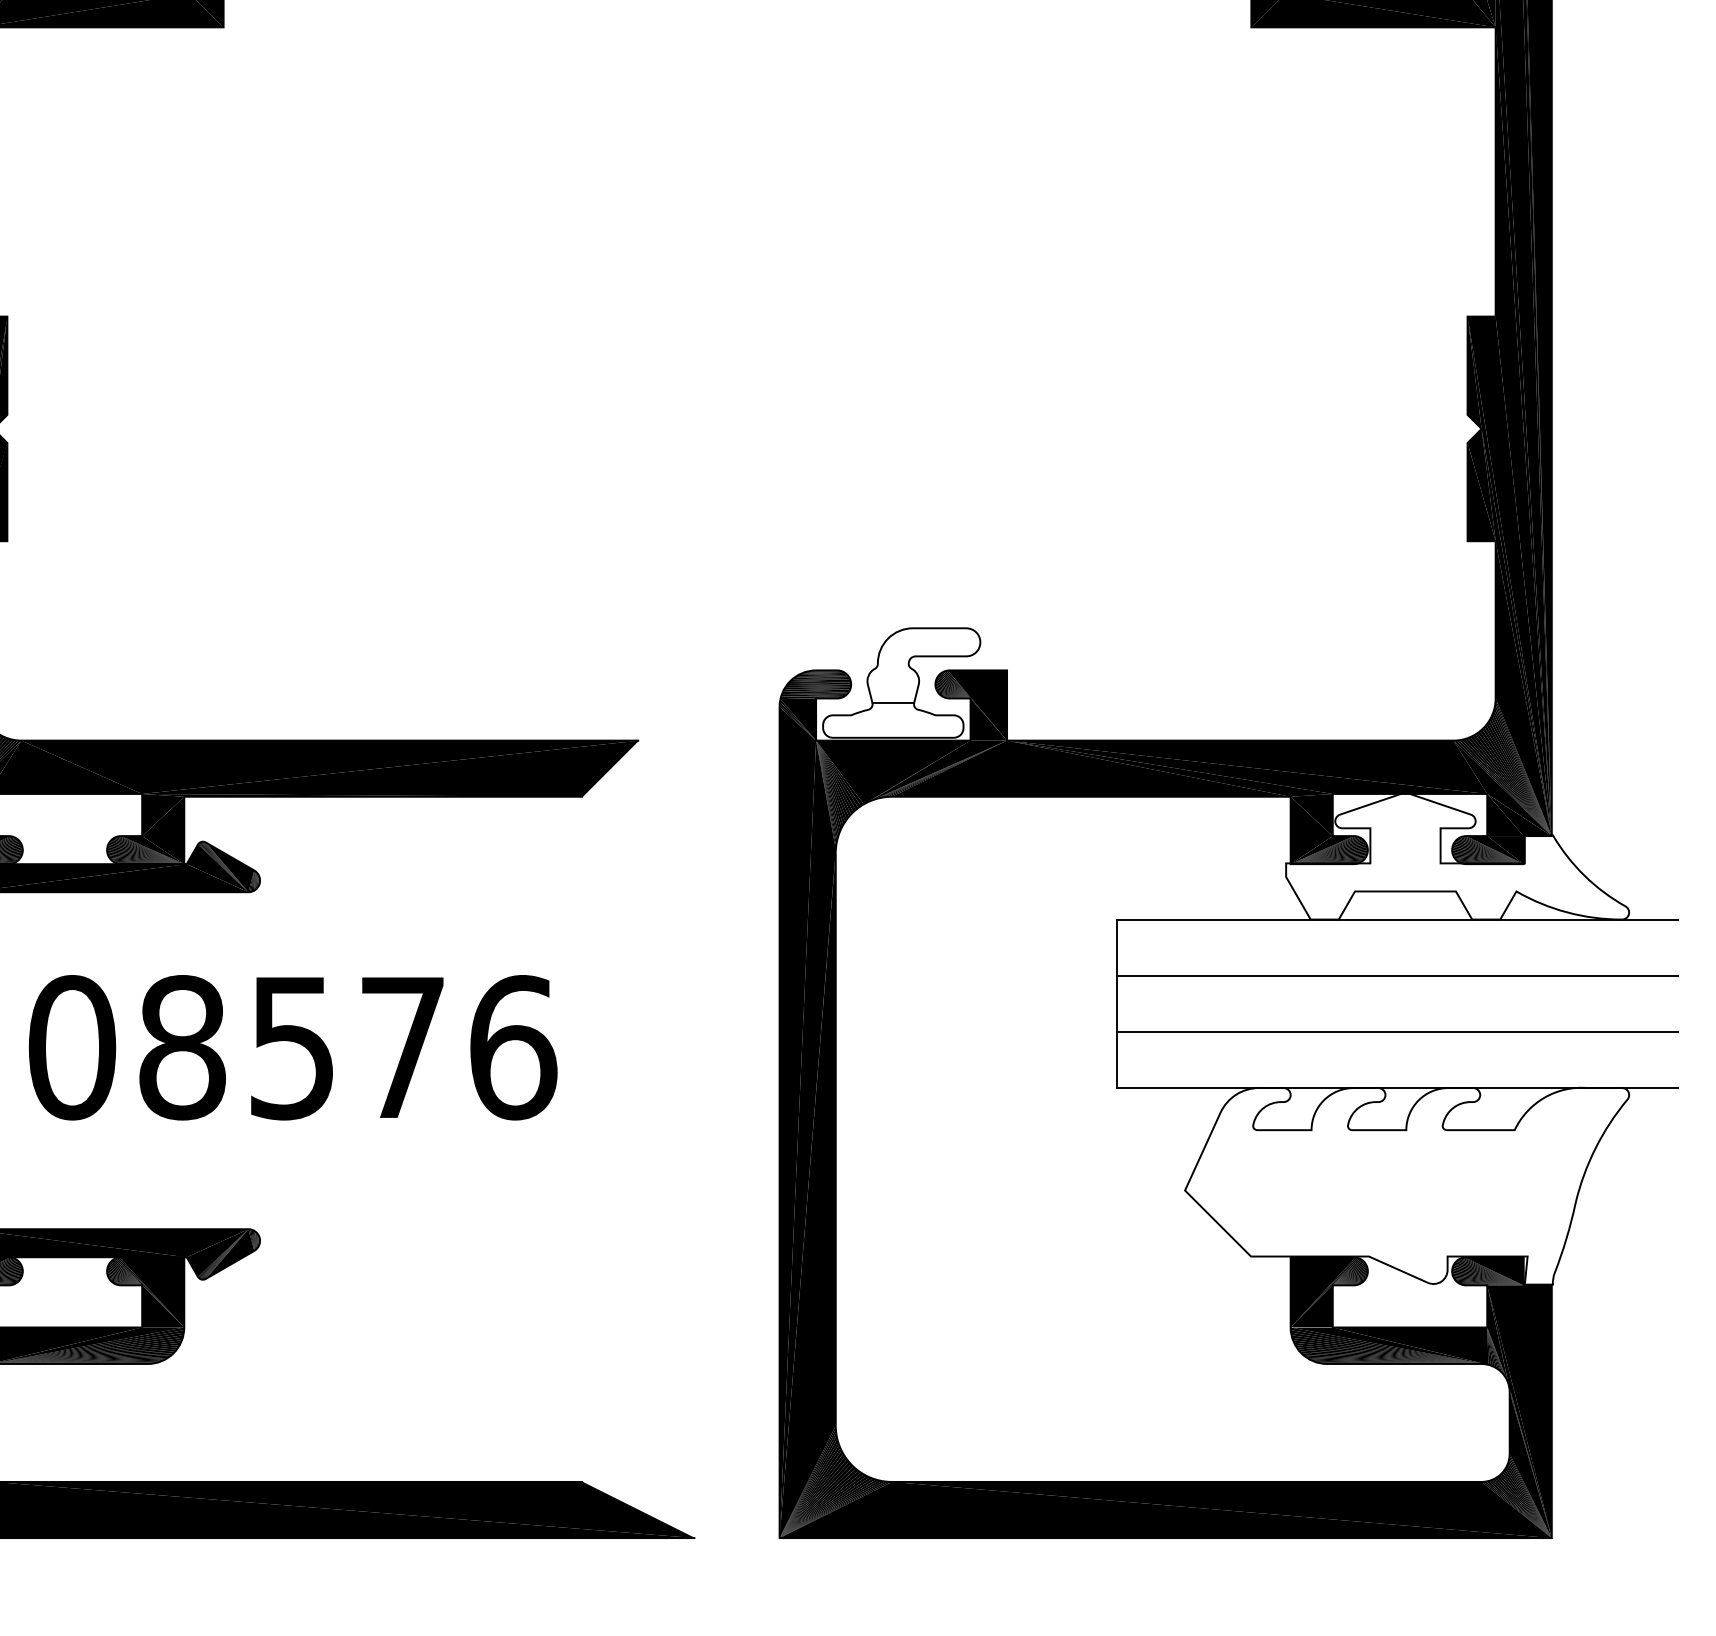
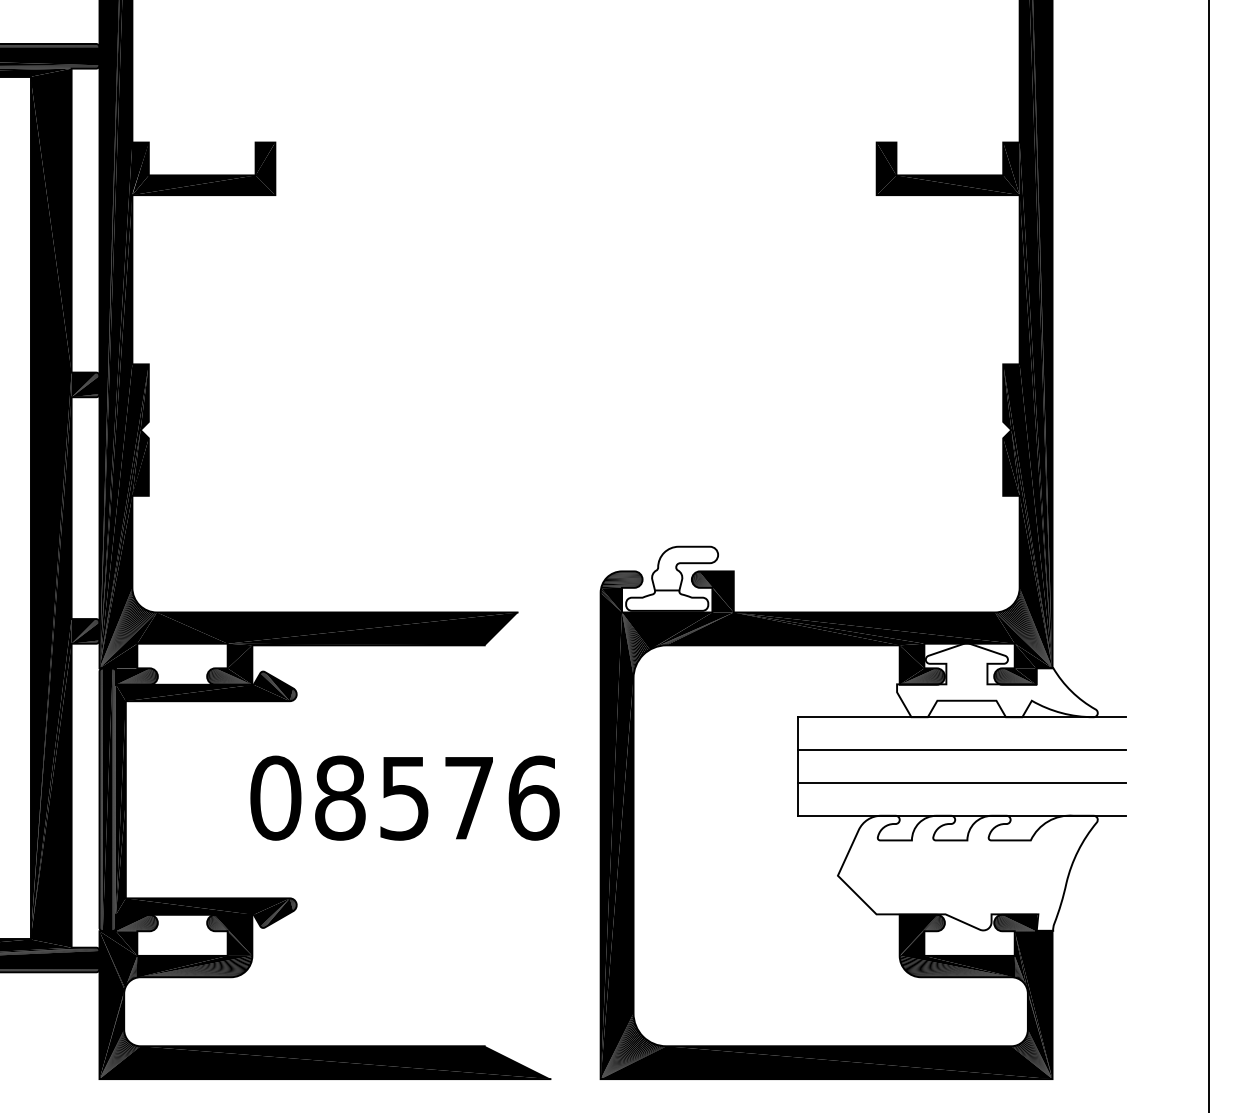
text: (292, 1046) -> (404, 797), moved

